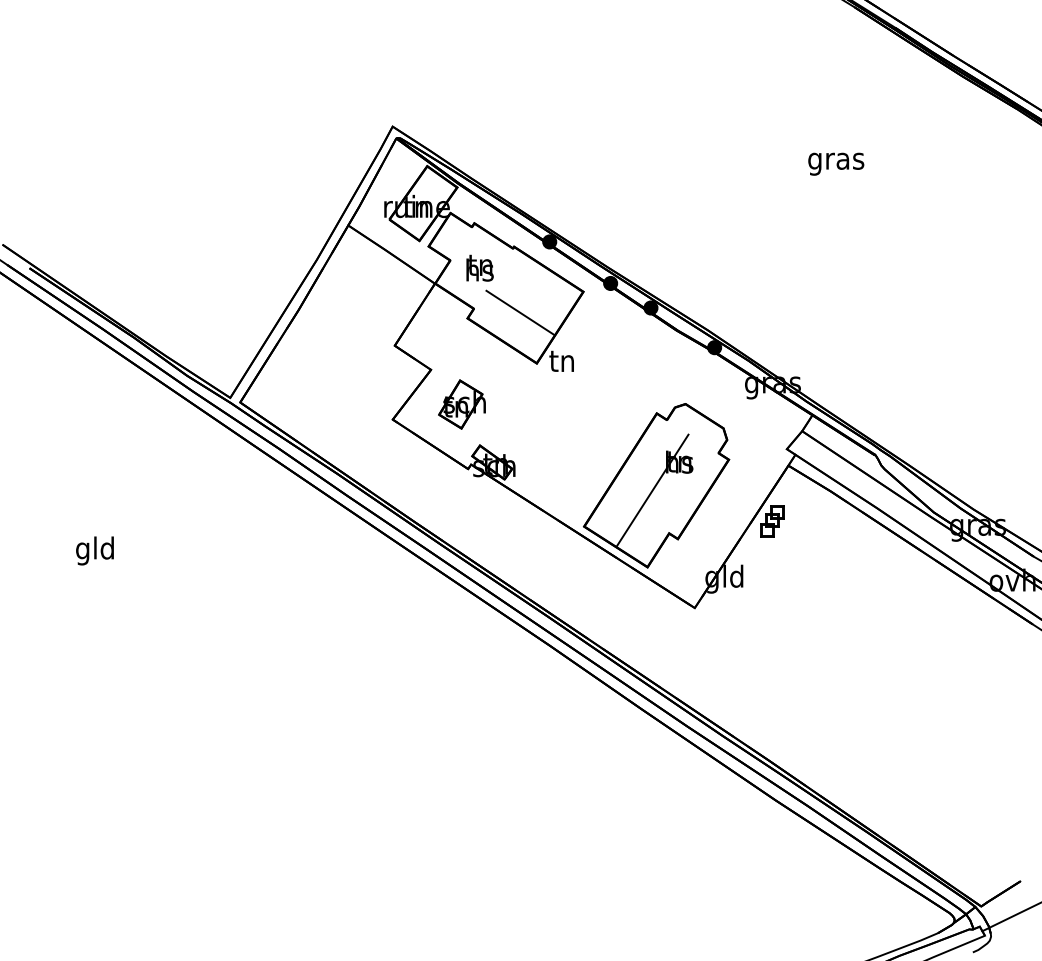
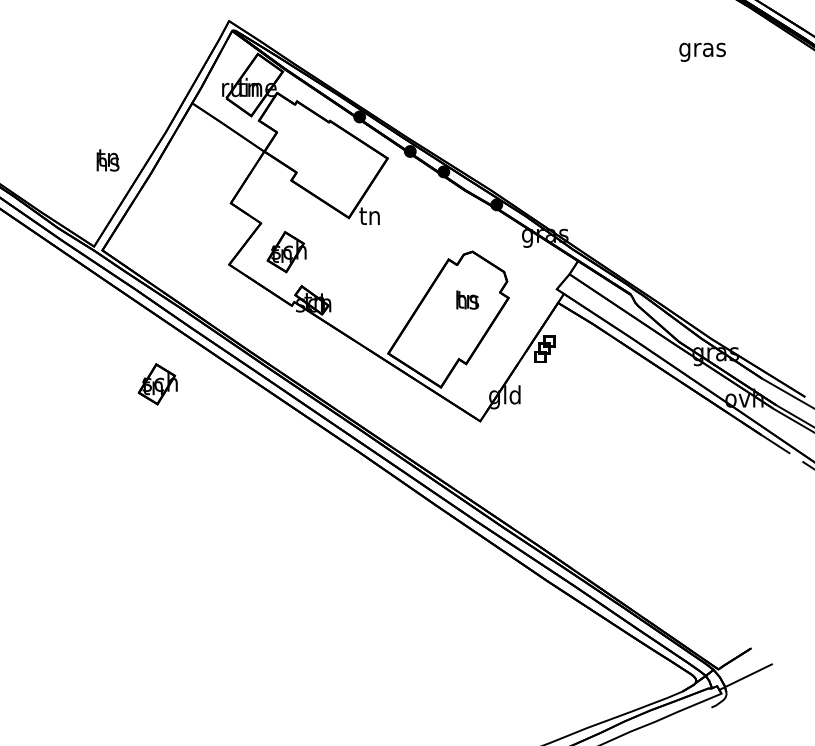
text: (836, 163) -> (702, 51), moved
text: (479, 267) -> (107, 159), moved
line: (520, 312) -> (335, 175), removed
line: (652, 490) -> (445, 323), removed
part: (306, 563) -> (157, 384), added

